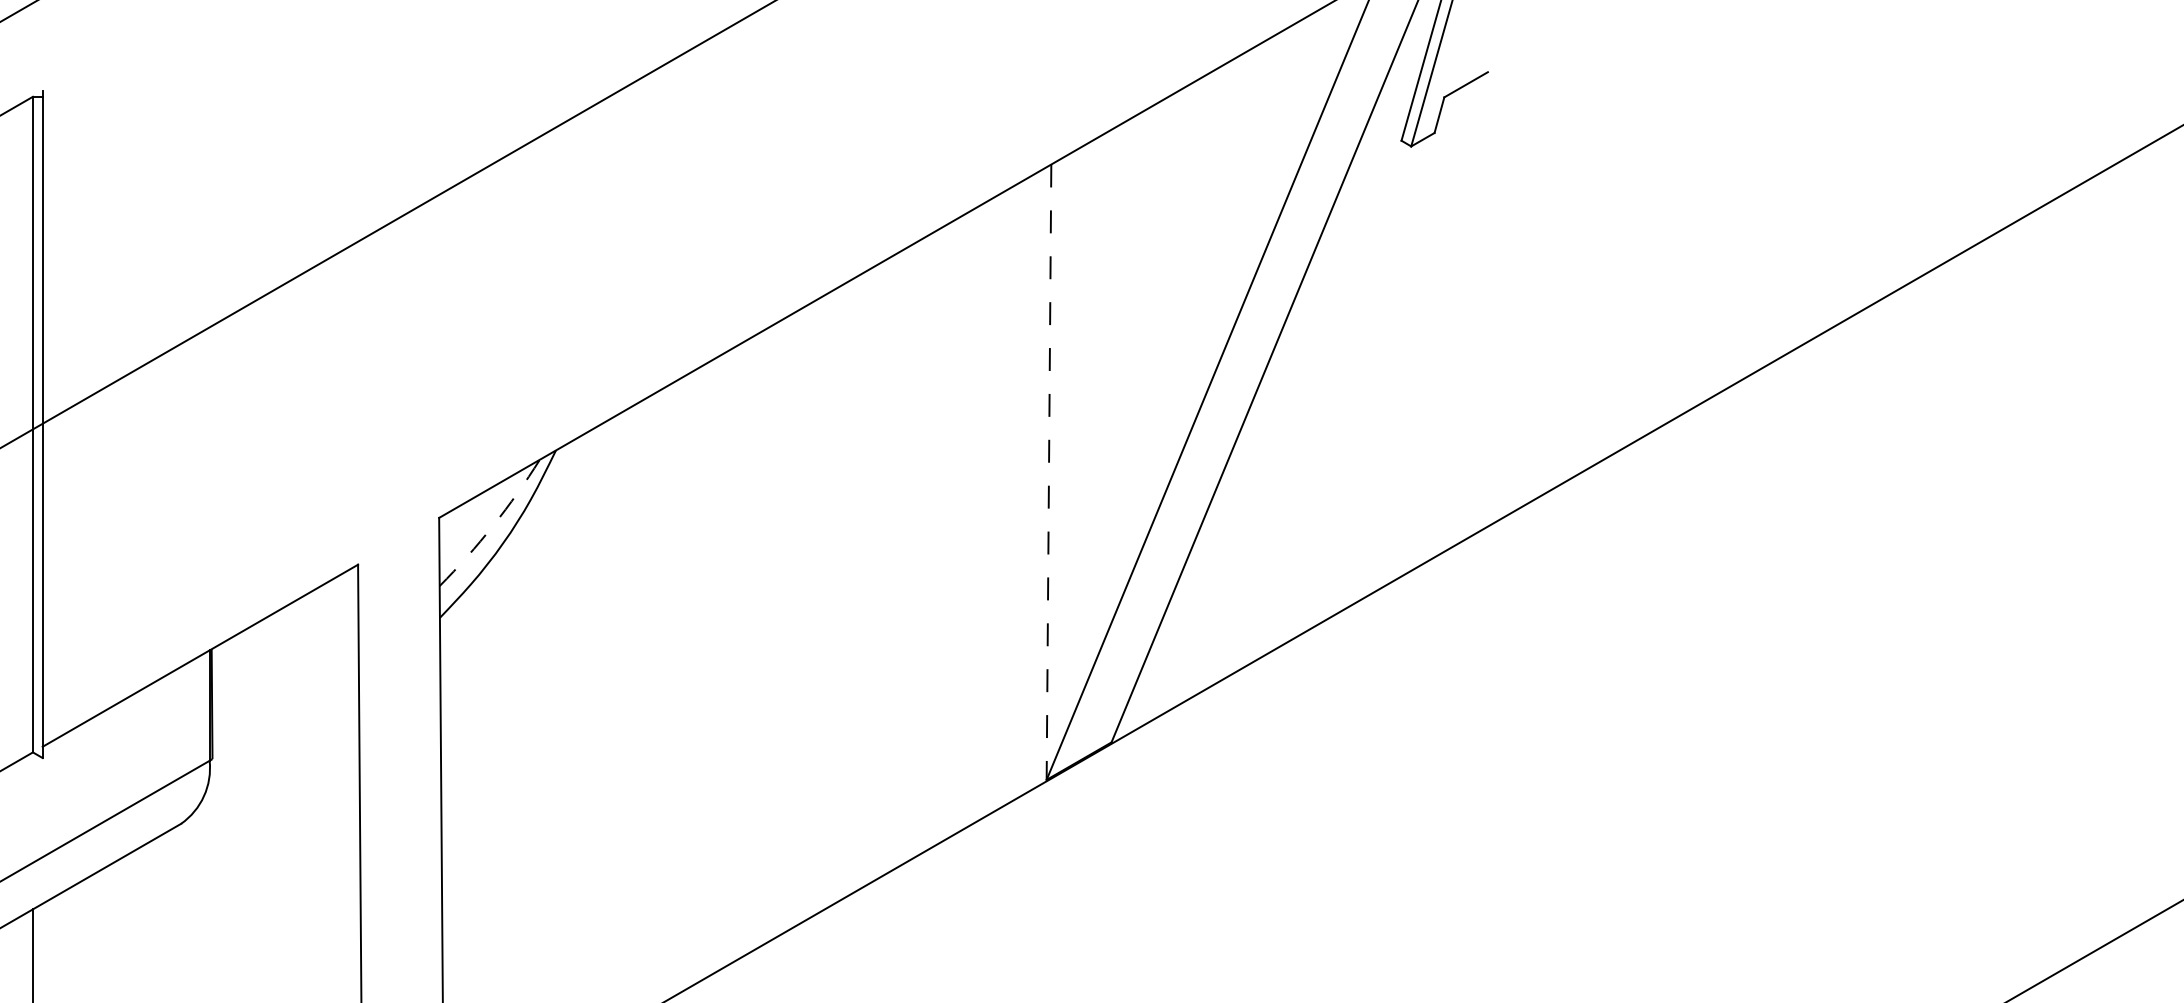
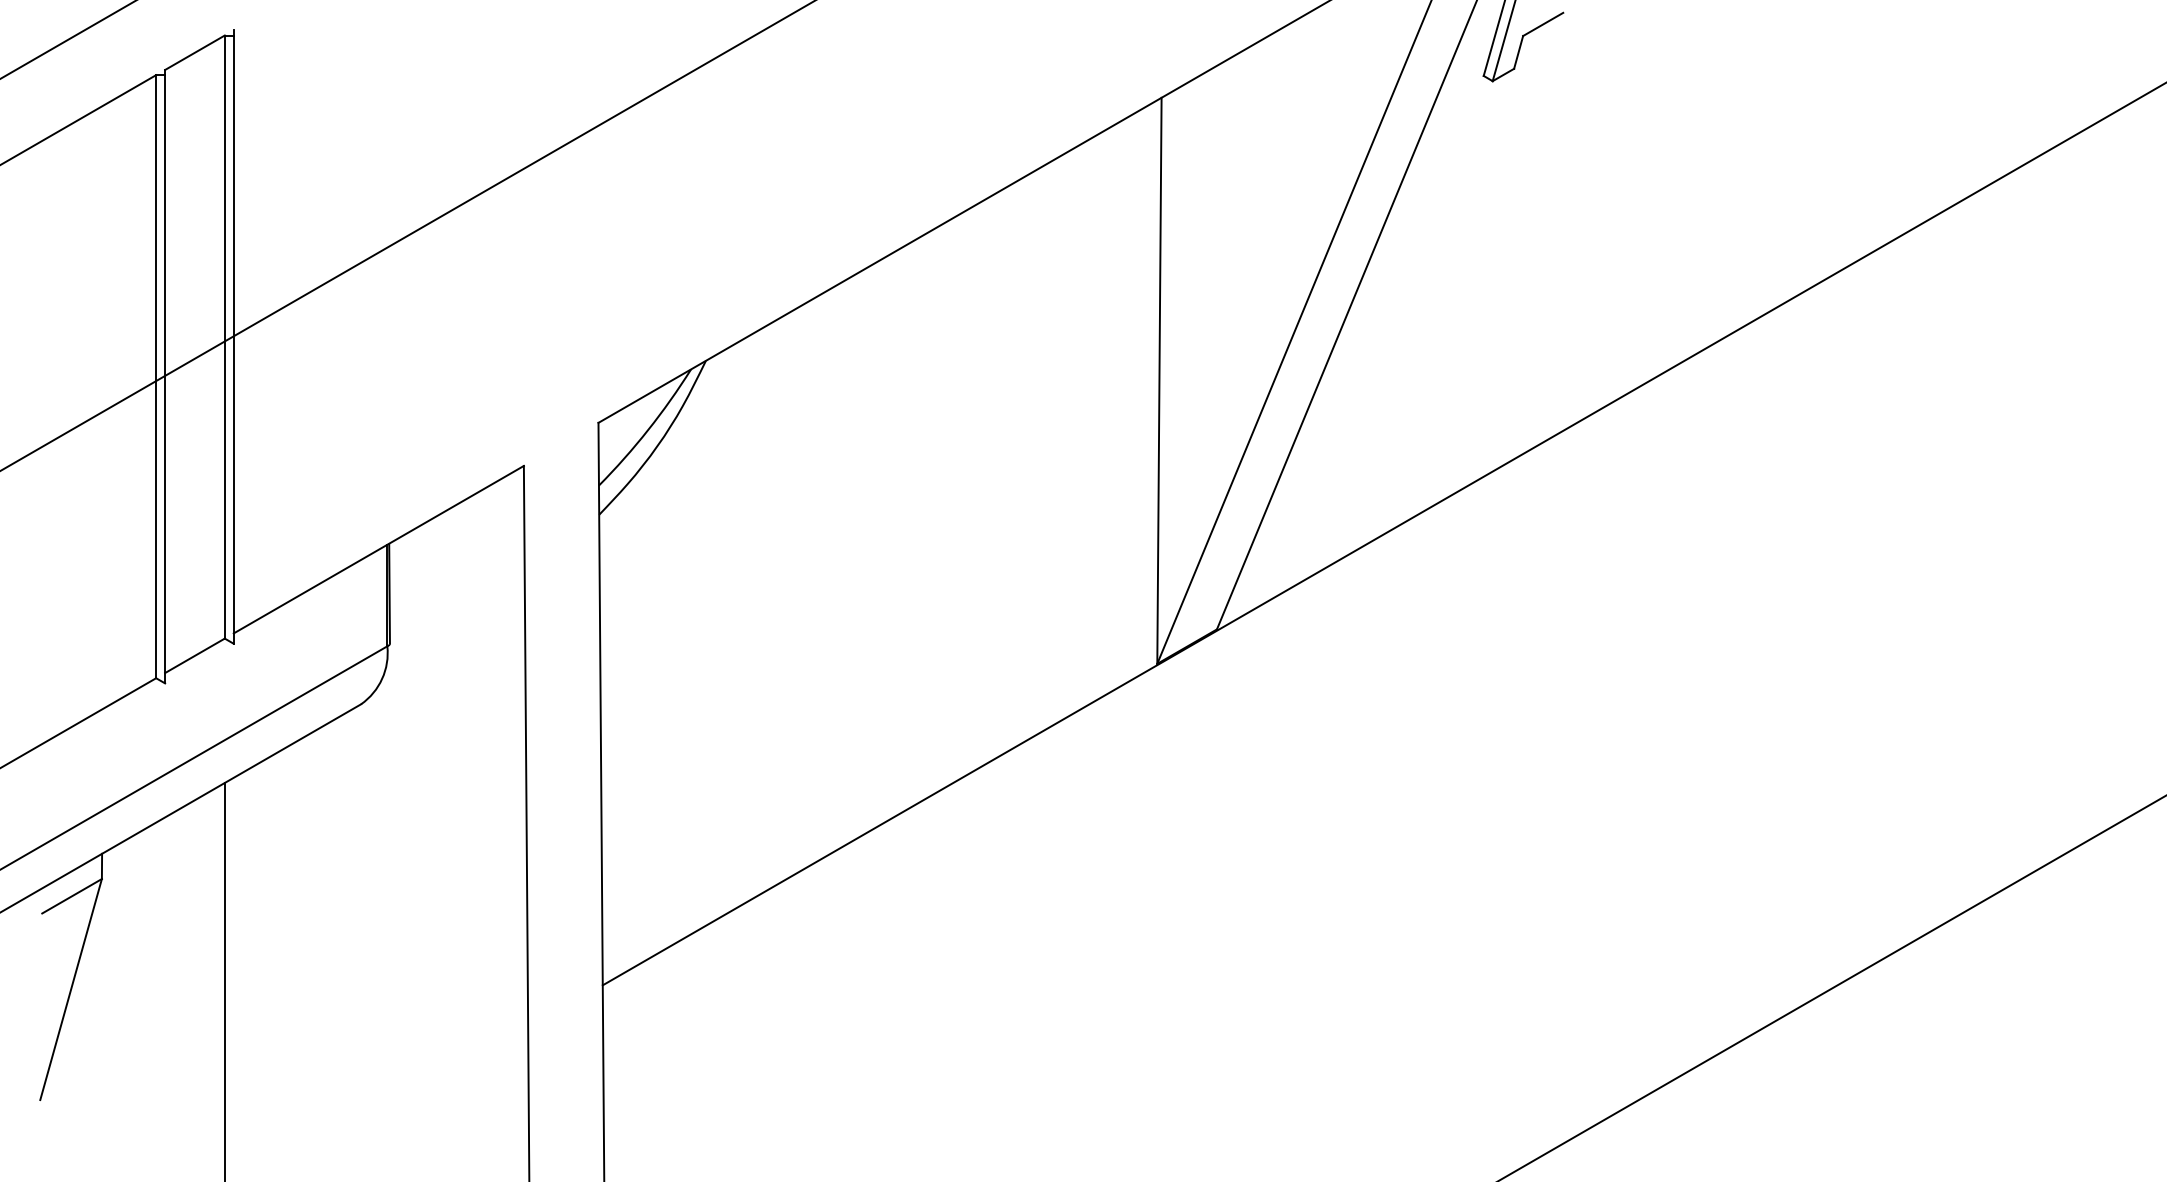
line: (1049, 472) -> (1159, 381), dashed -> solid
arc: (493, 526) -> (648, 430), dashed -> solid

